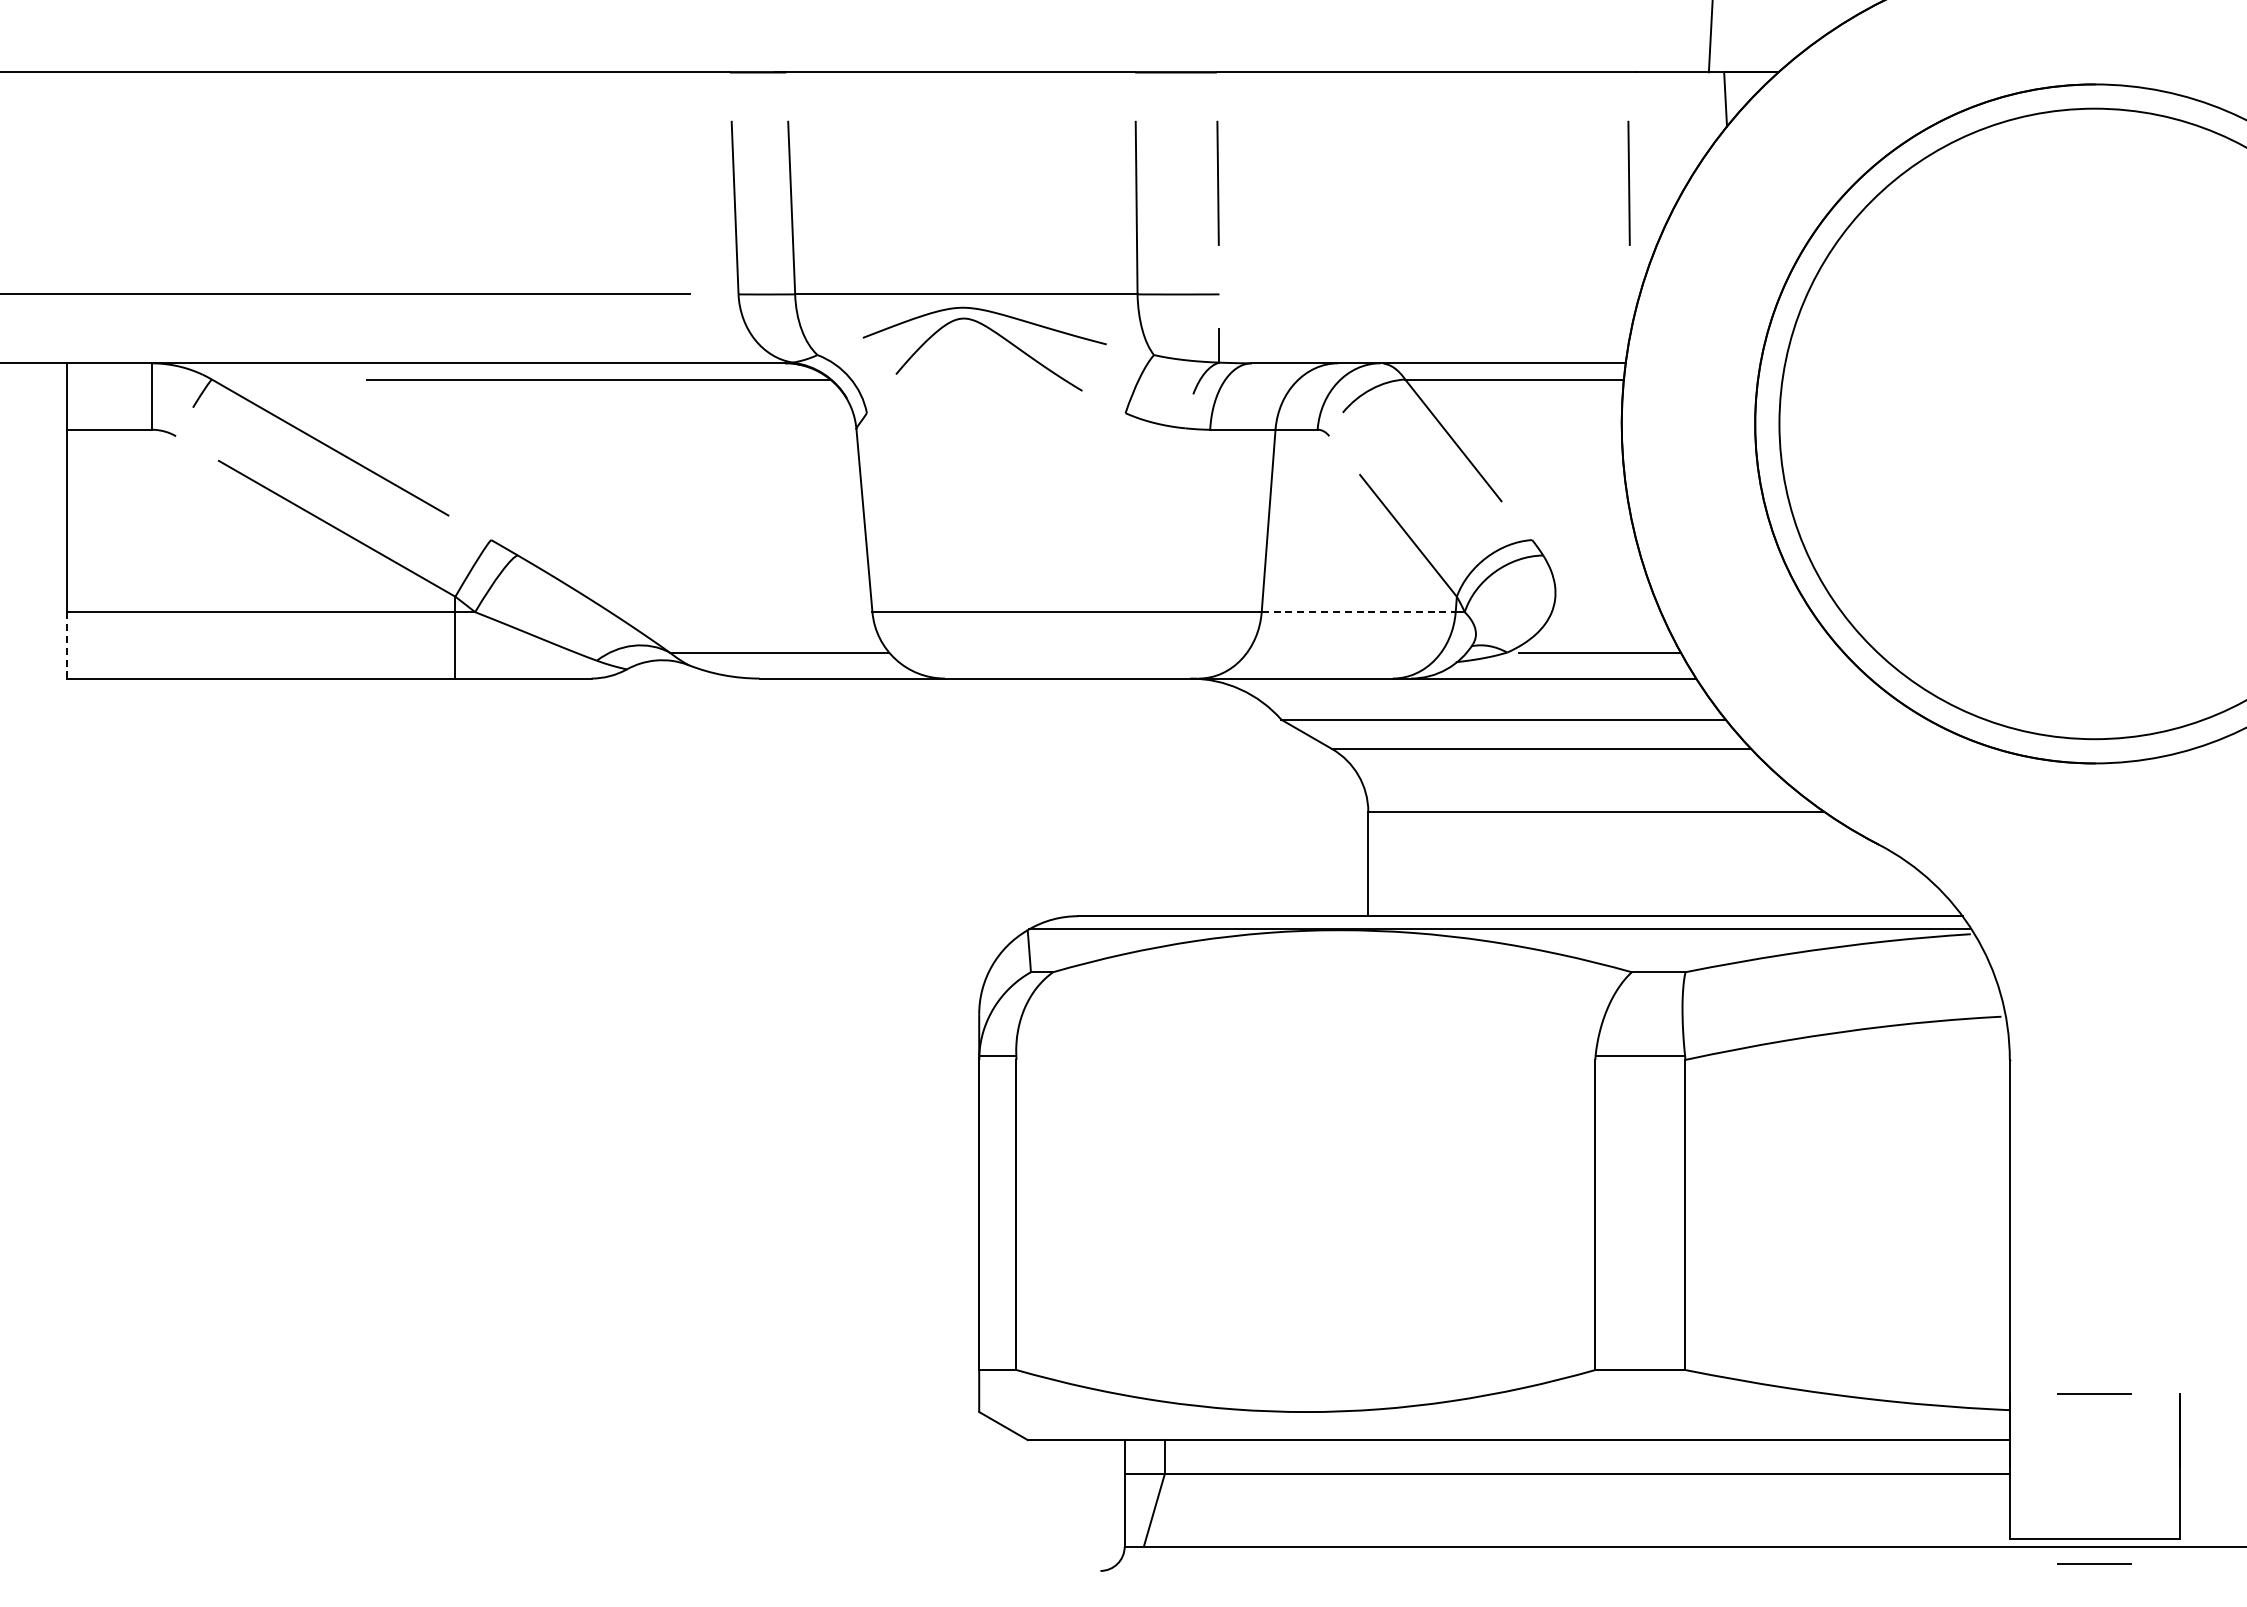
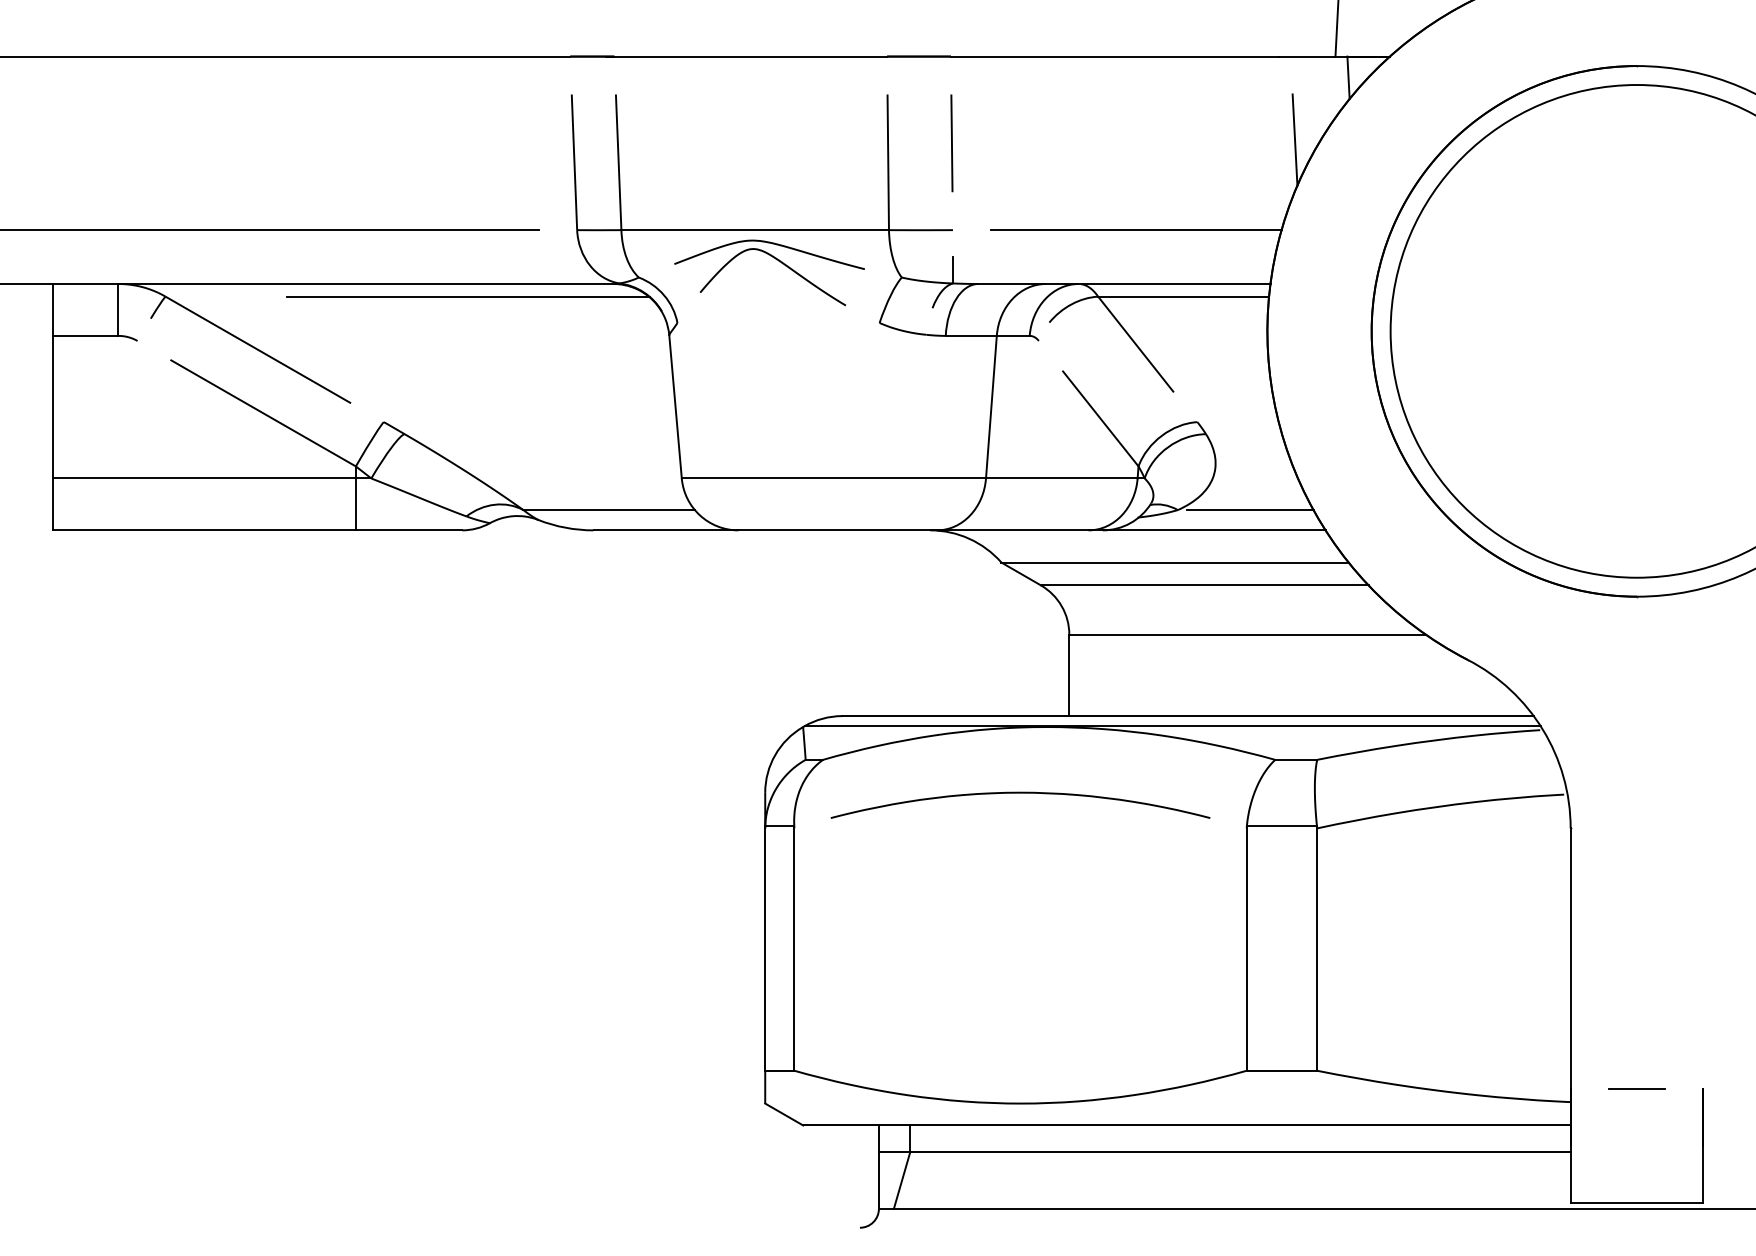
line: (1657, 178) -> (1295, 139), added
line: (1628, 182) -> (1272, 142), removed
line: (1453, 294) -> (1135, 230), added
line: (1359, 612) -> (1062, 478), dashed -> solid
line: (67, 645) -> (52, 504), dashed -> solid
curve: (1305, 1015) -> (1020, 793), added
line: (2094, 1563) -> (1636, 1221), removed

